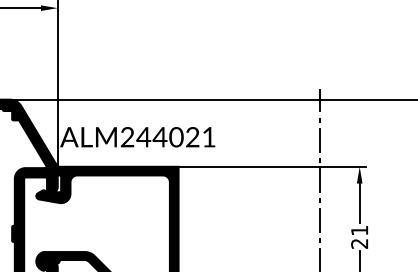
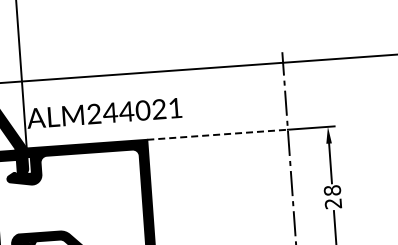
line: (249, 166) -> (217, 134), solid -> dashed
text: (359, 230) -> (332, 190), 21 -> 28

